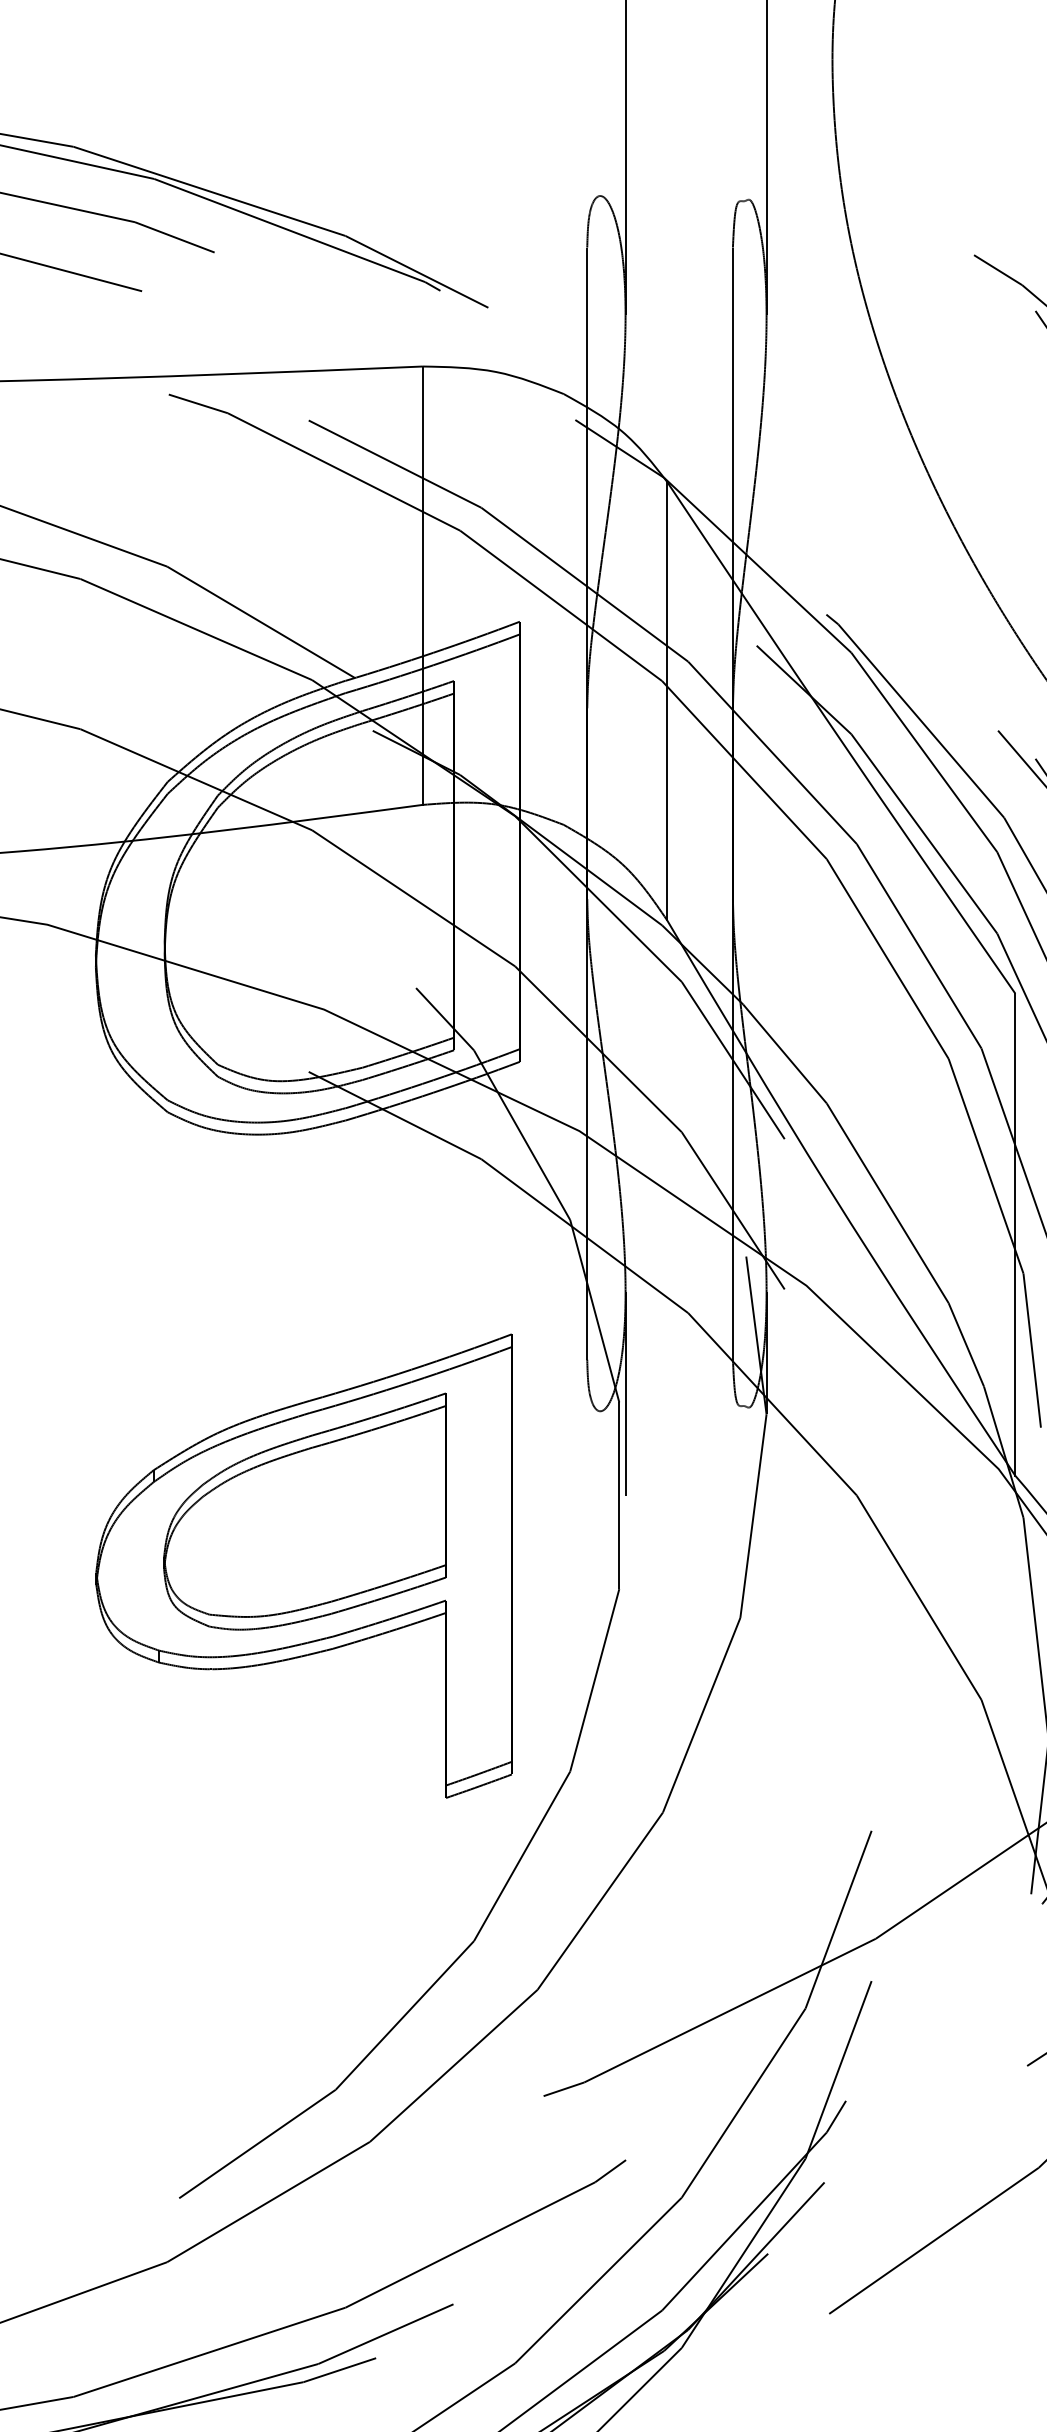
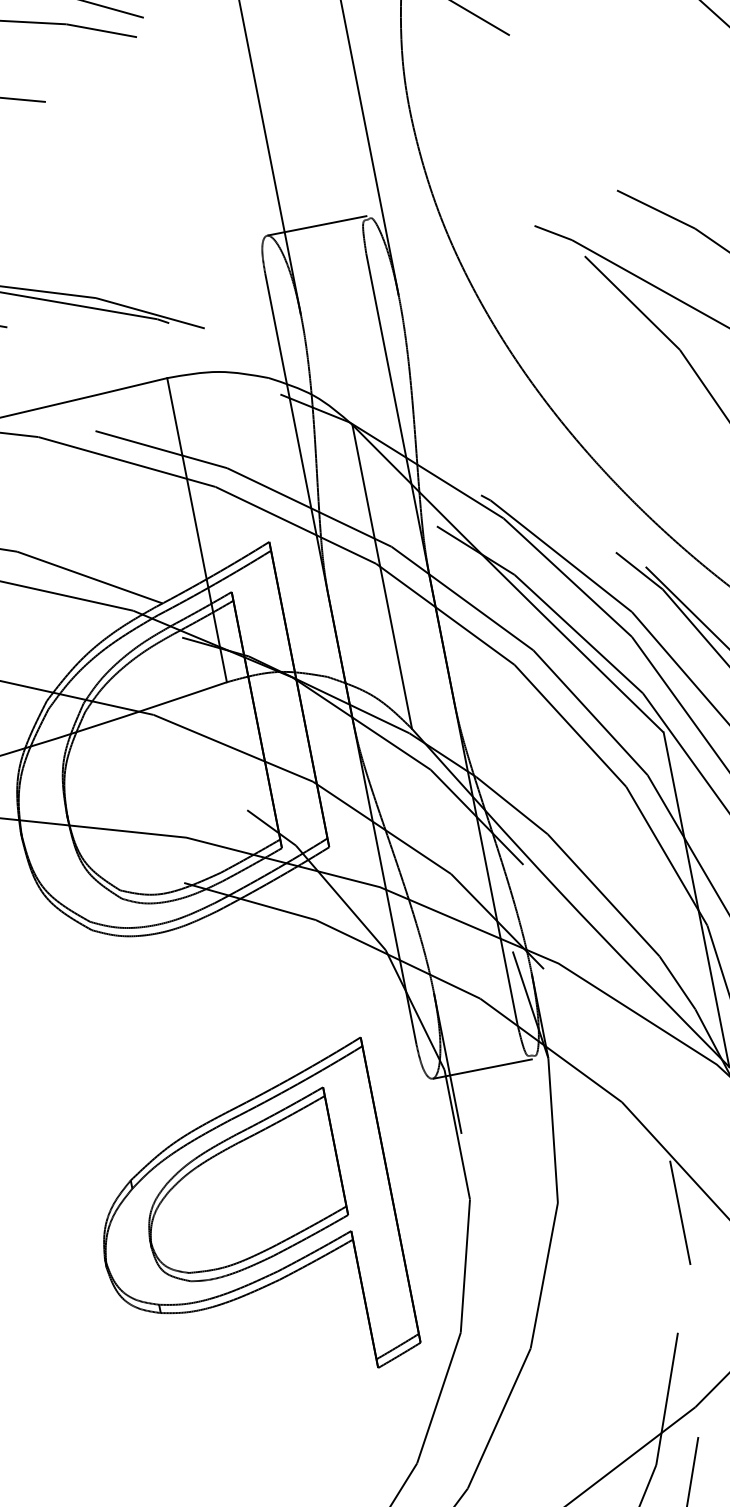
line: (672, 195) -> (317, 225), added
line: (672, 1411) -> (482, 1069), added
line: (907, 1664) -> (680, 1212), added

